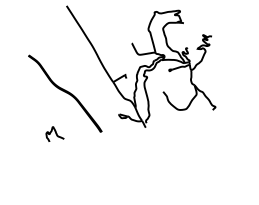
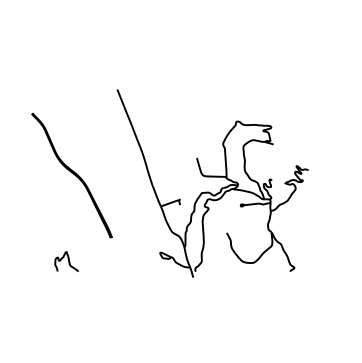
part: (64, 93) -> (71, 175), moved

